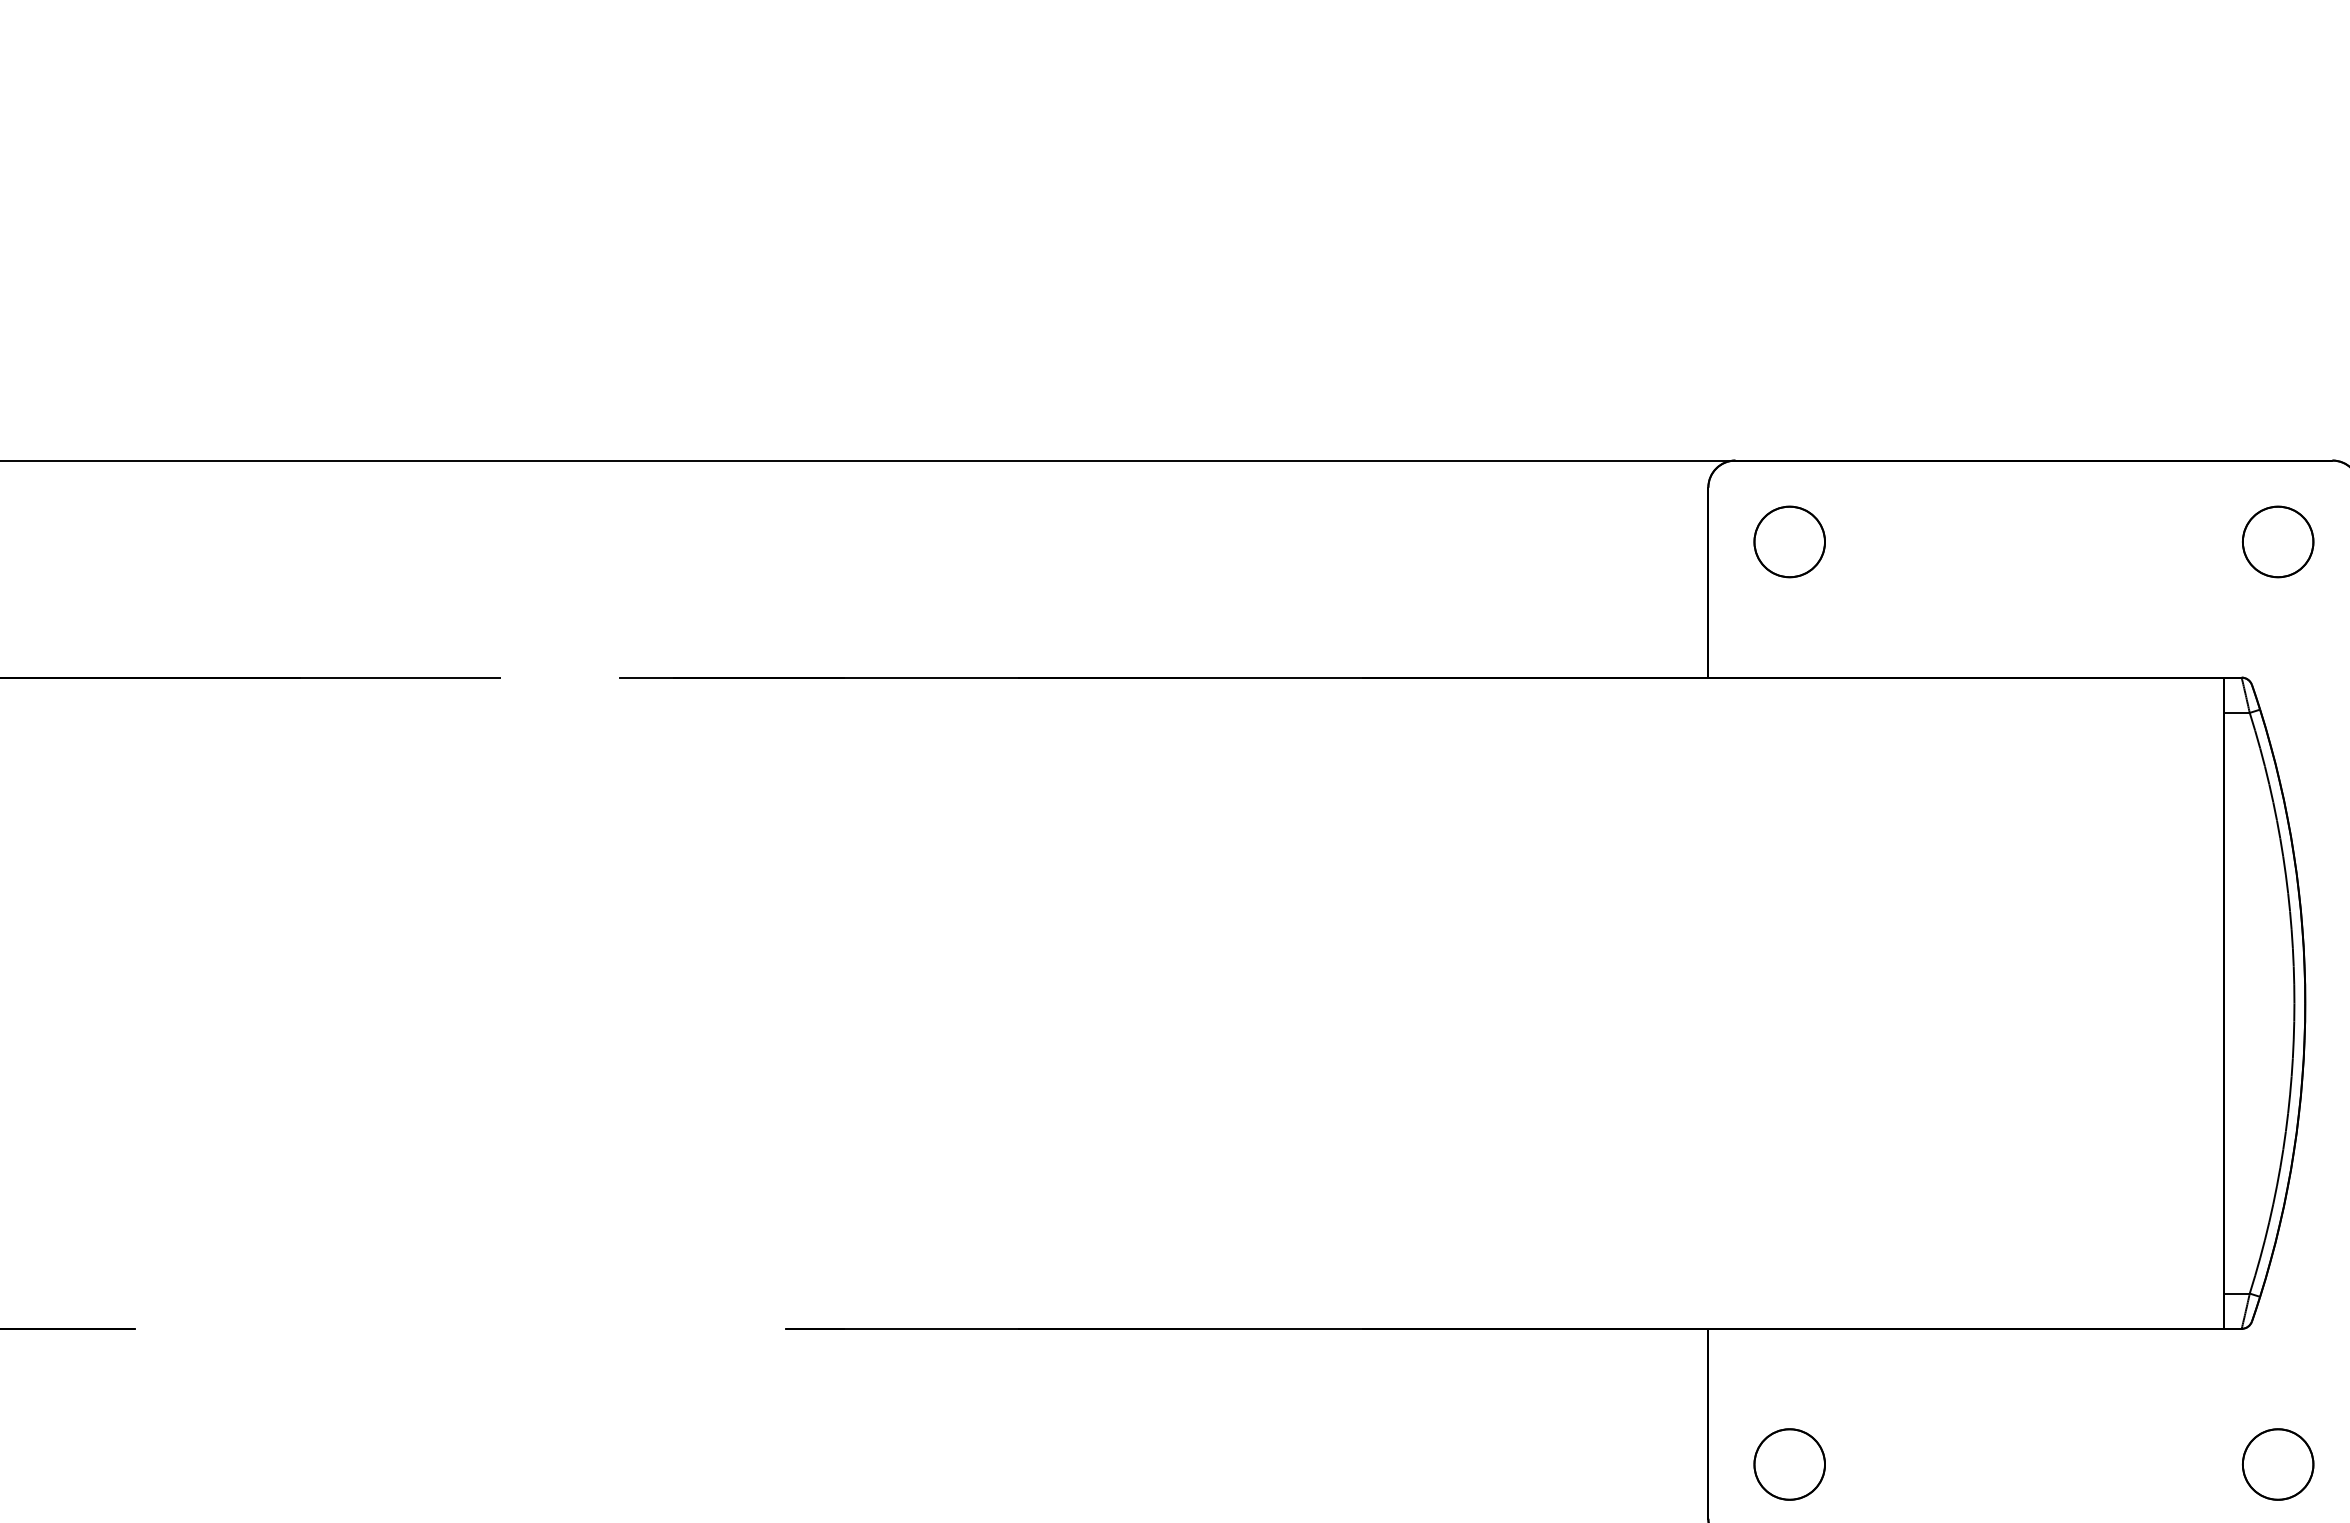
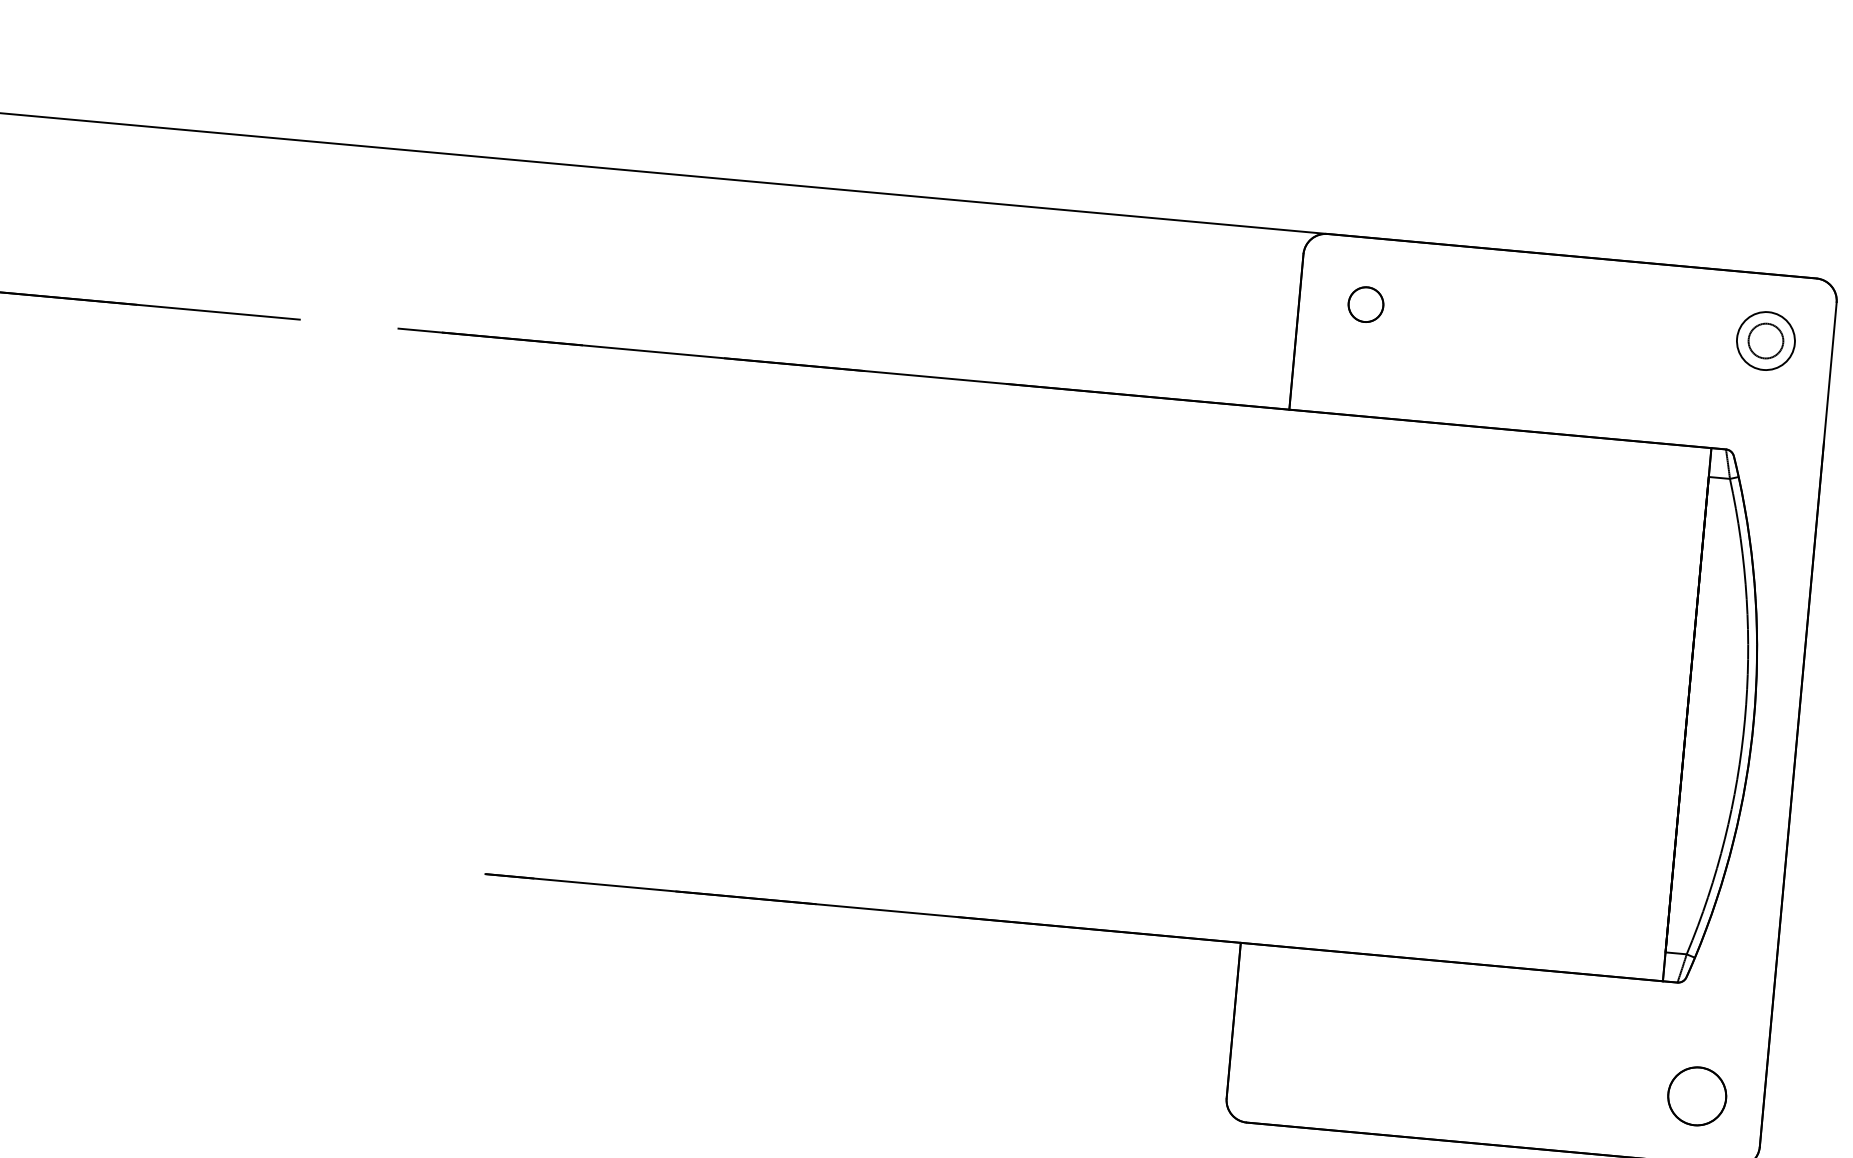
part: (1789, 541) -> (1365, 304), size x0.6
circle: (2277, 541) -> (1765, 340), size x0.6
circle: (1789, 1464) -> (1297, 1059), removed

